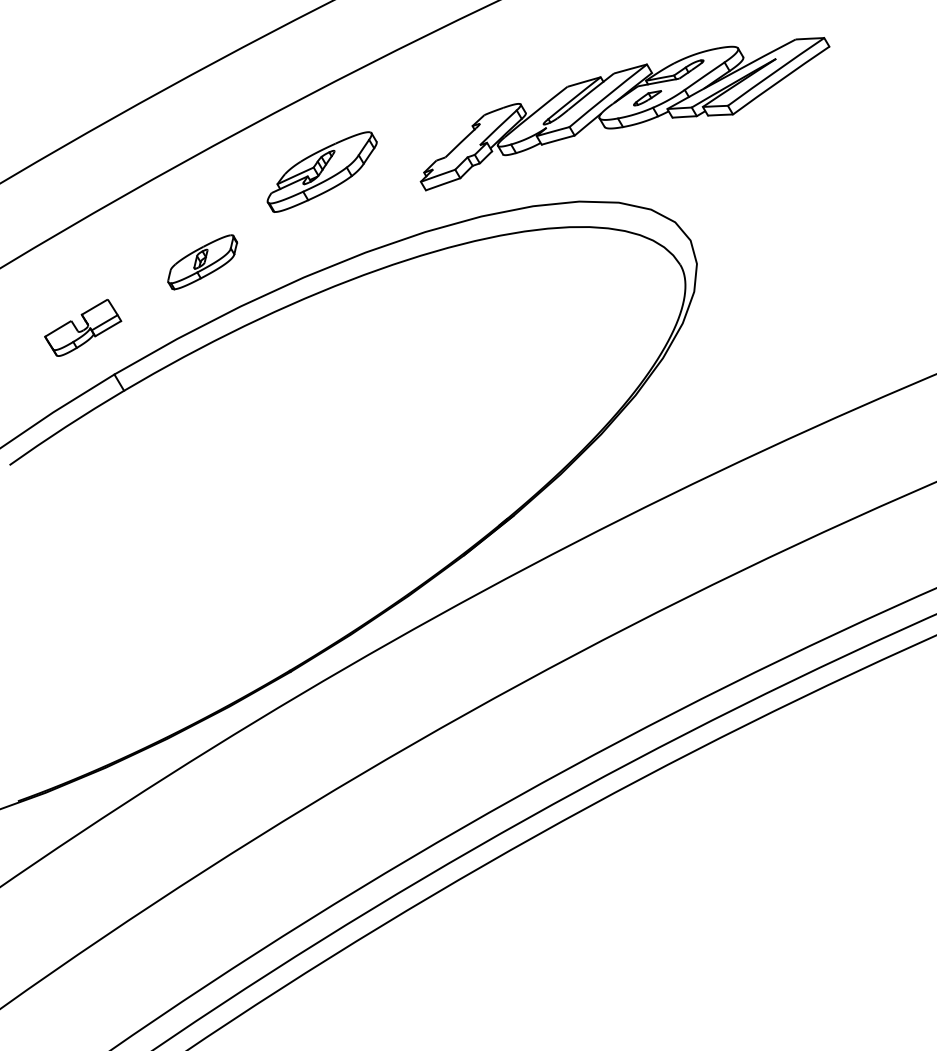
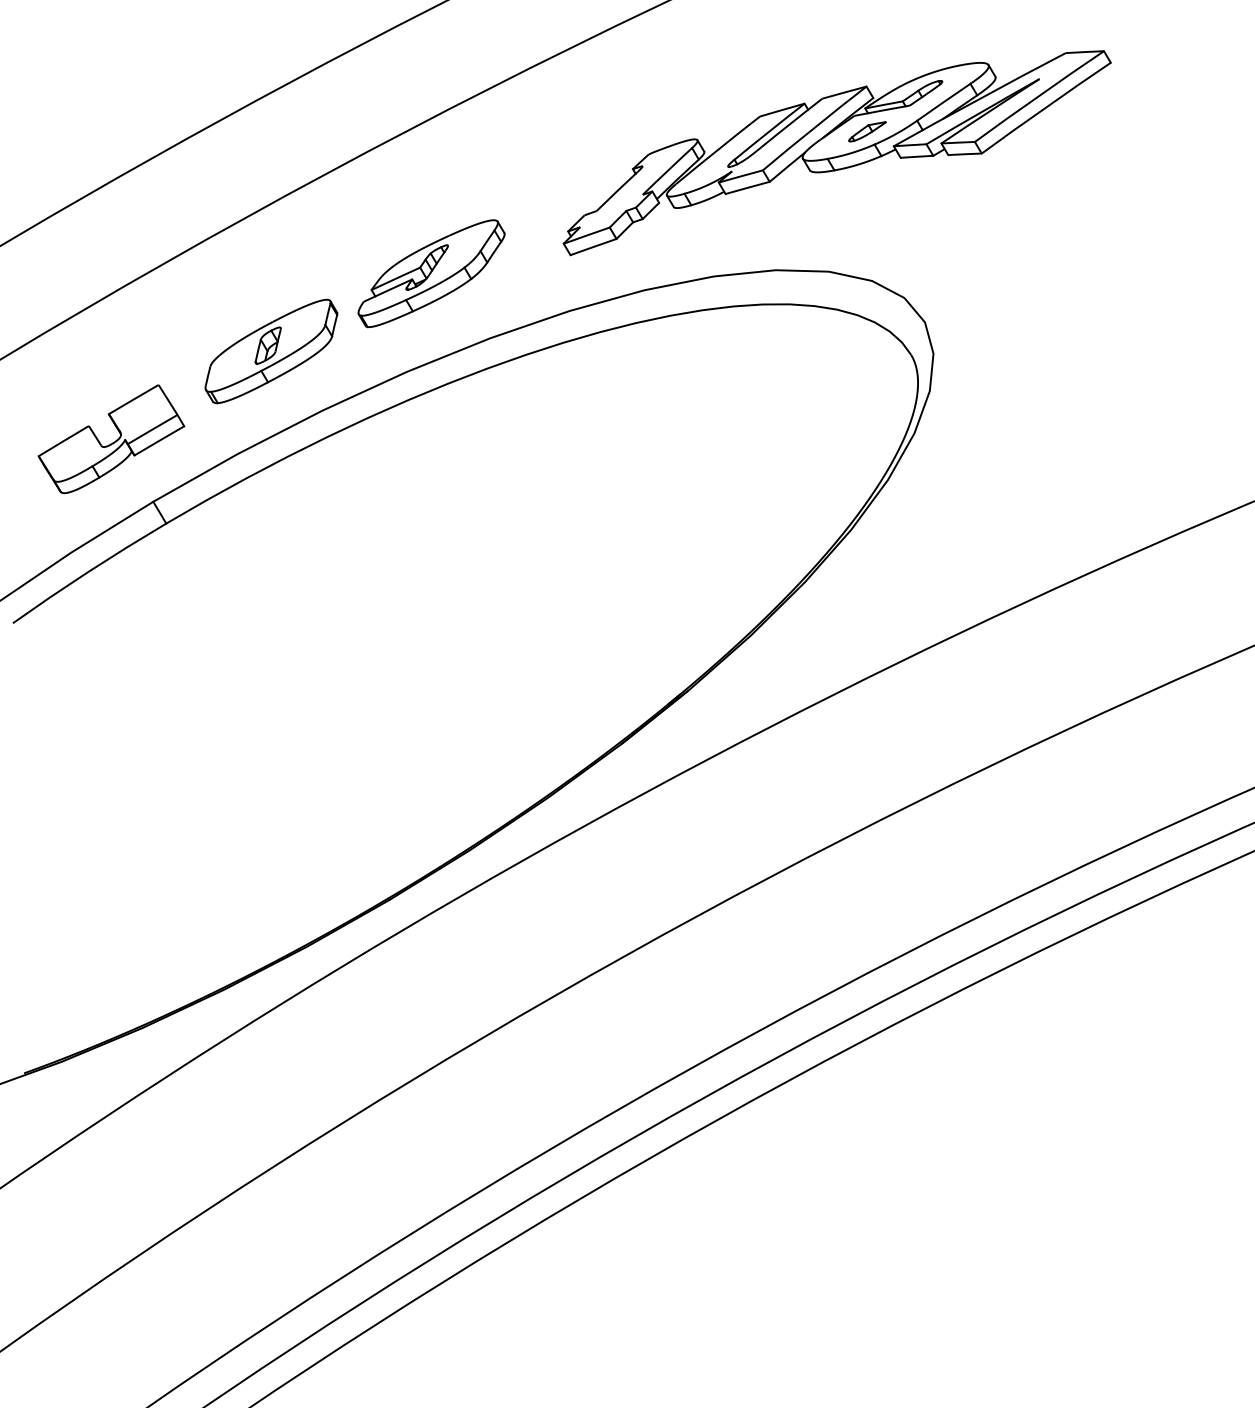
part: (322, 171) -> (431, 273), moved
part: (202, 262) -> (271, 351), size x1.43
part: (83, 327) -> (111, 439), size x1.43

